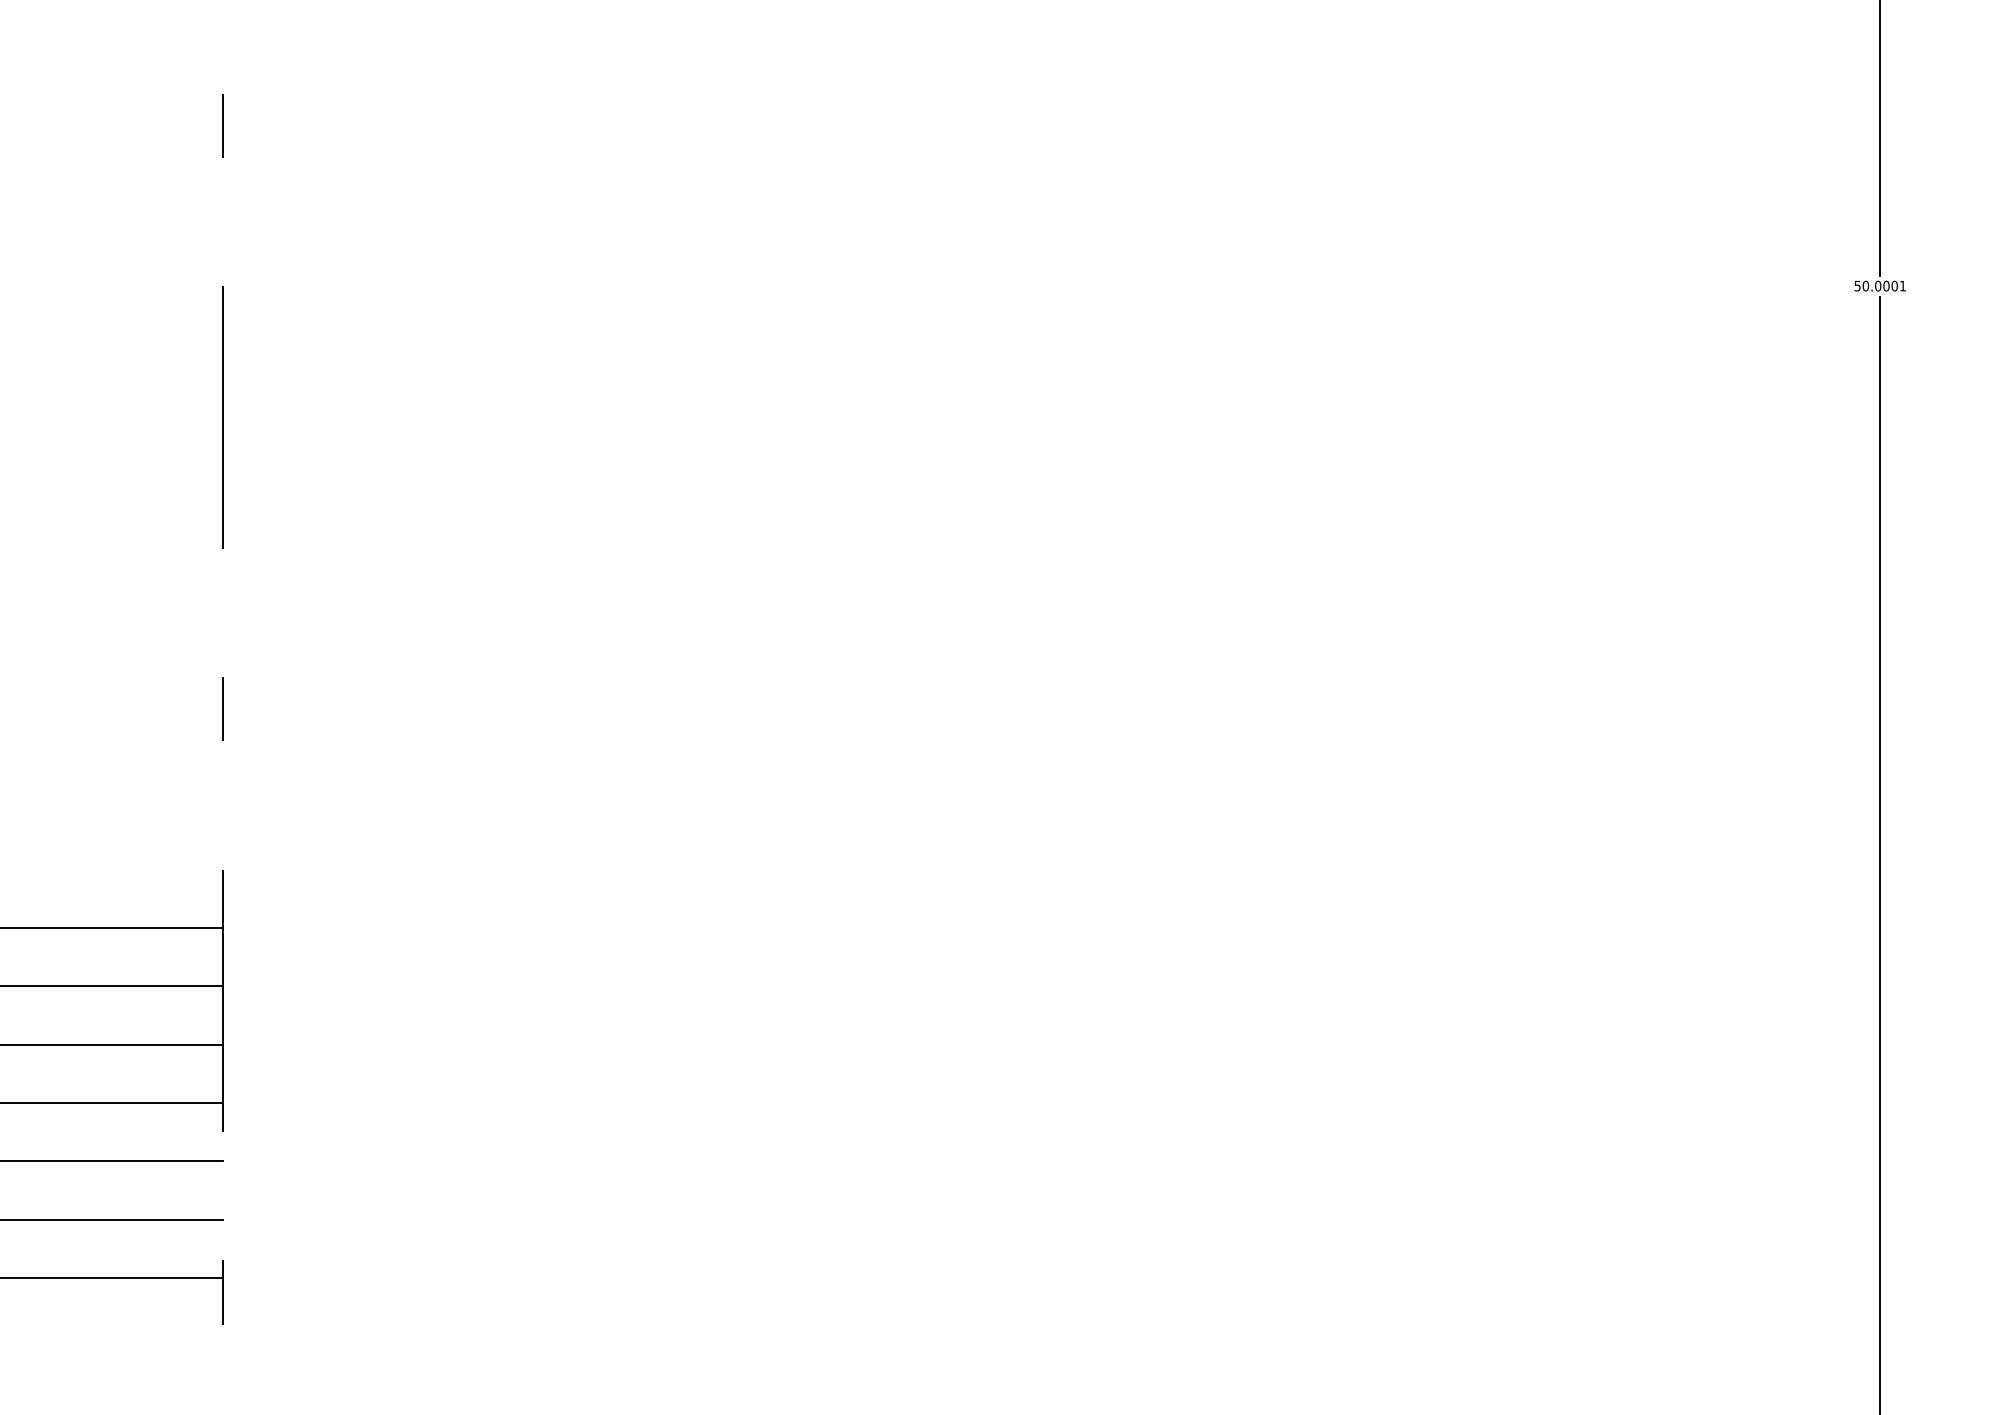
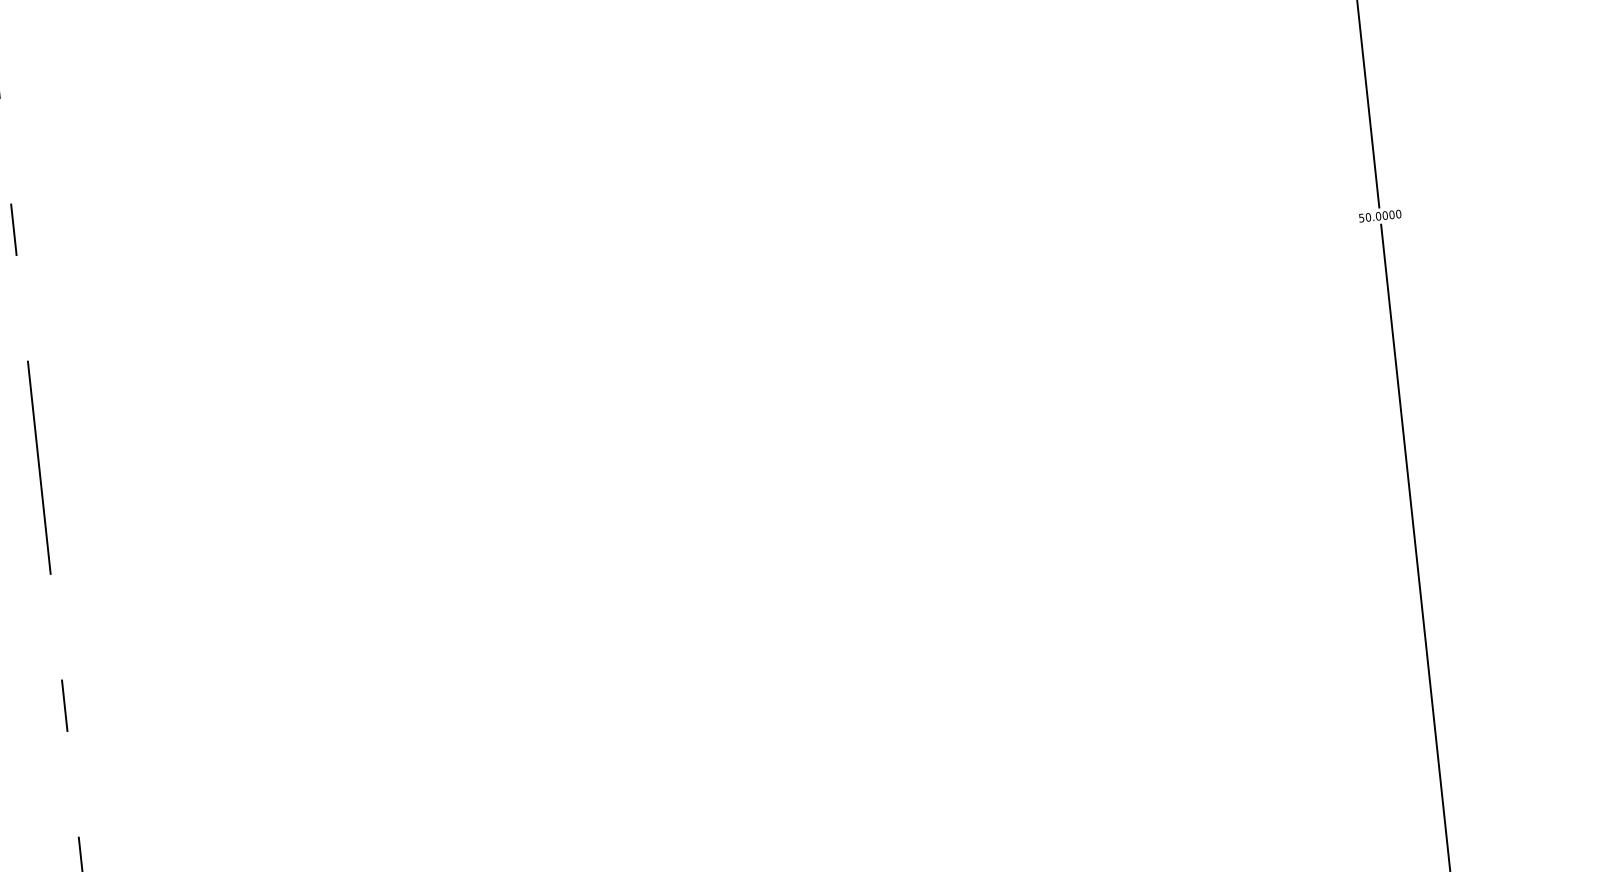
text: (1902, 285) -> (1398, 213), 50.0001 -> 50.0000

